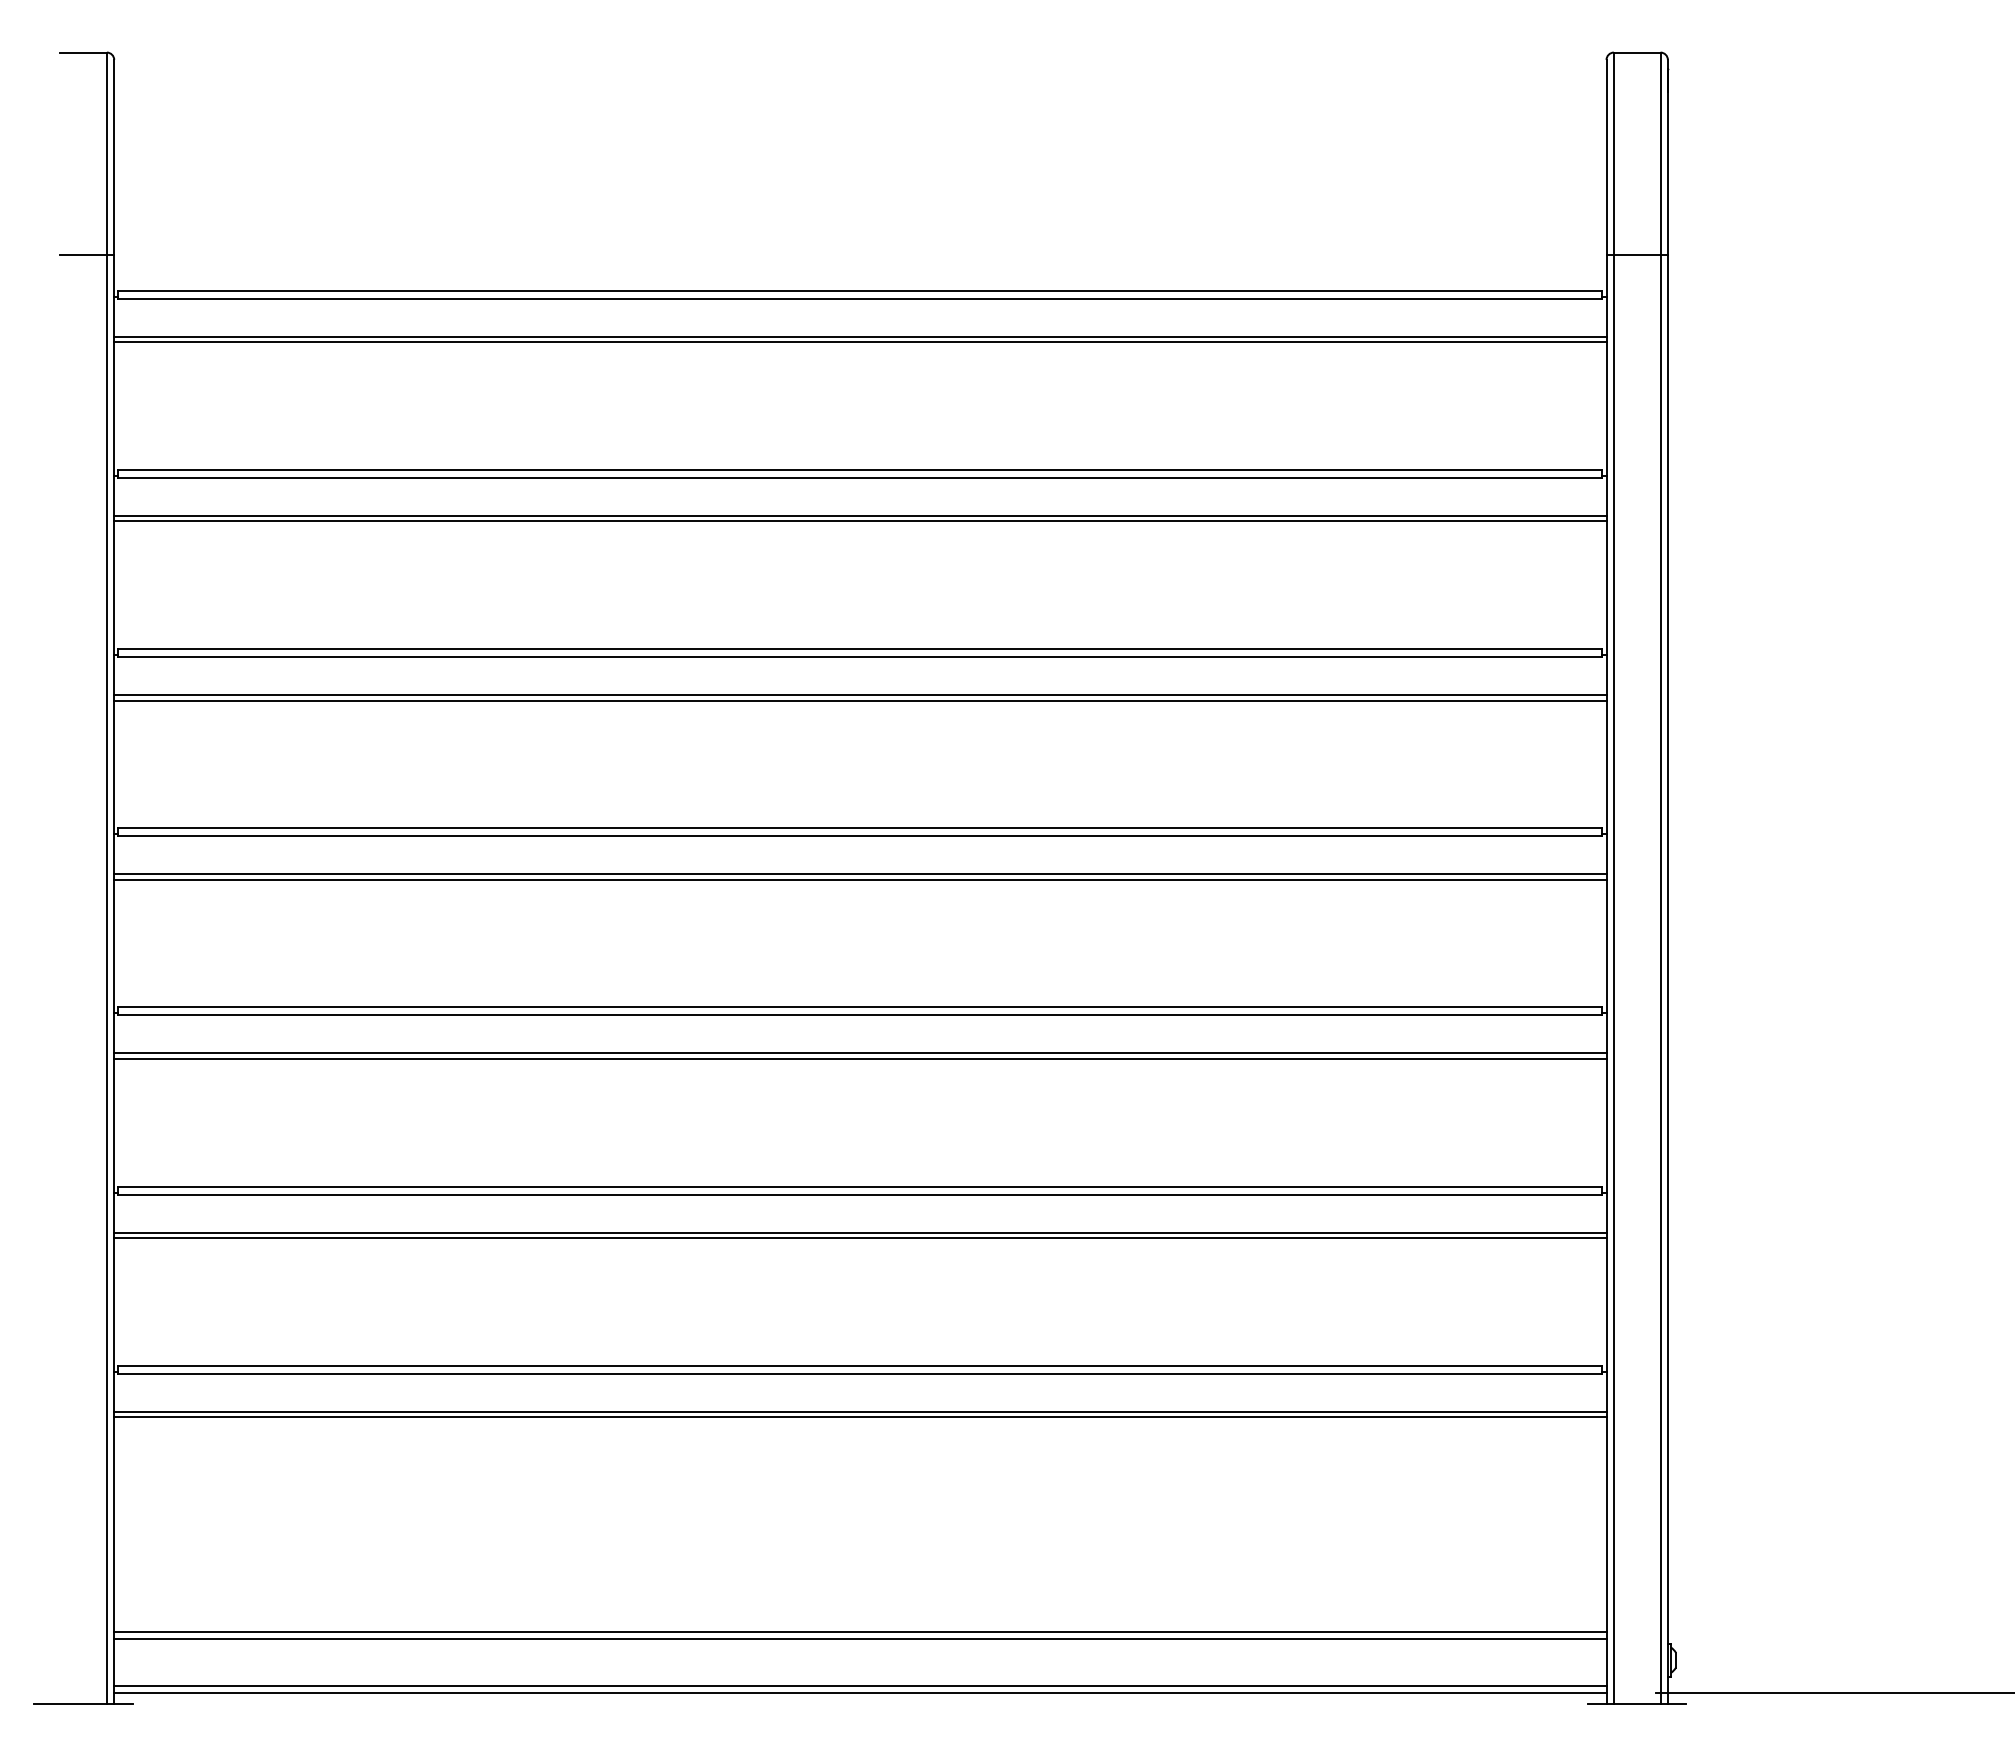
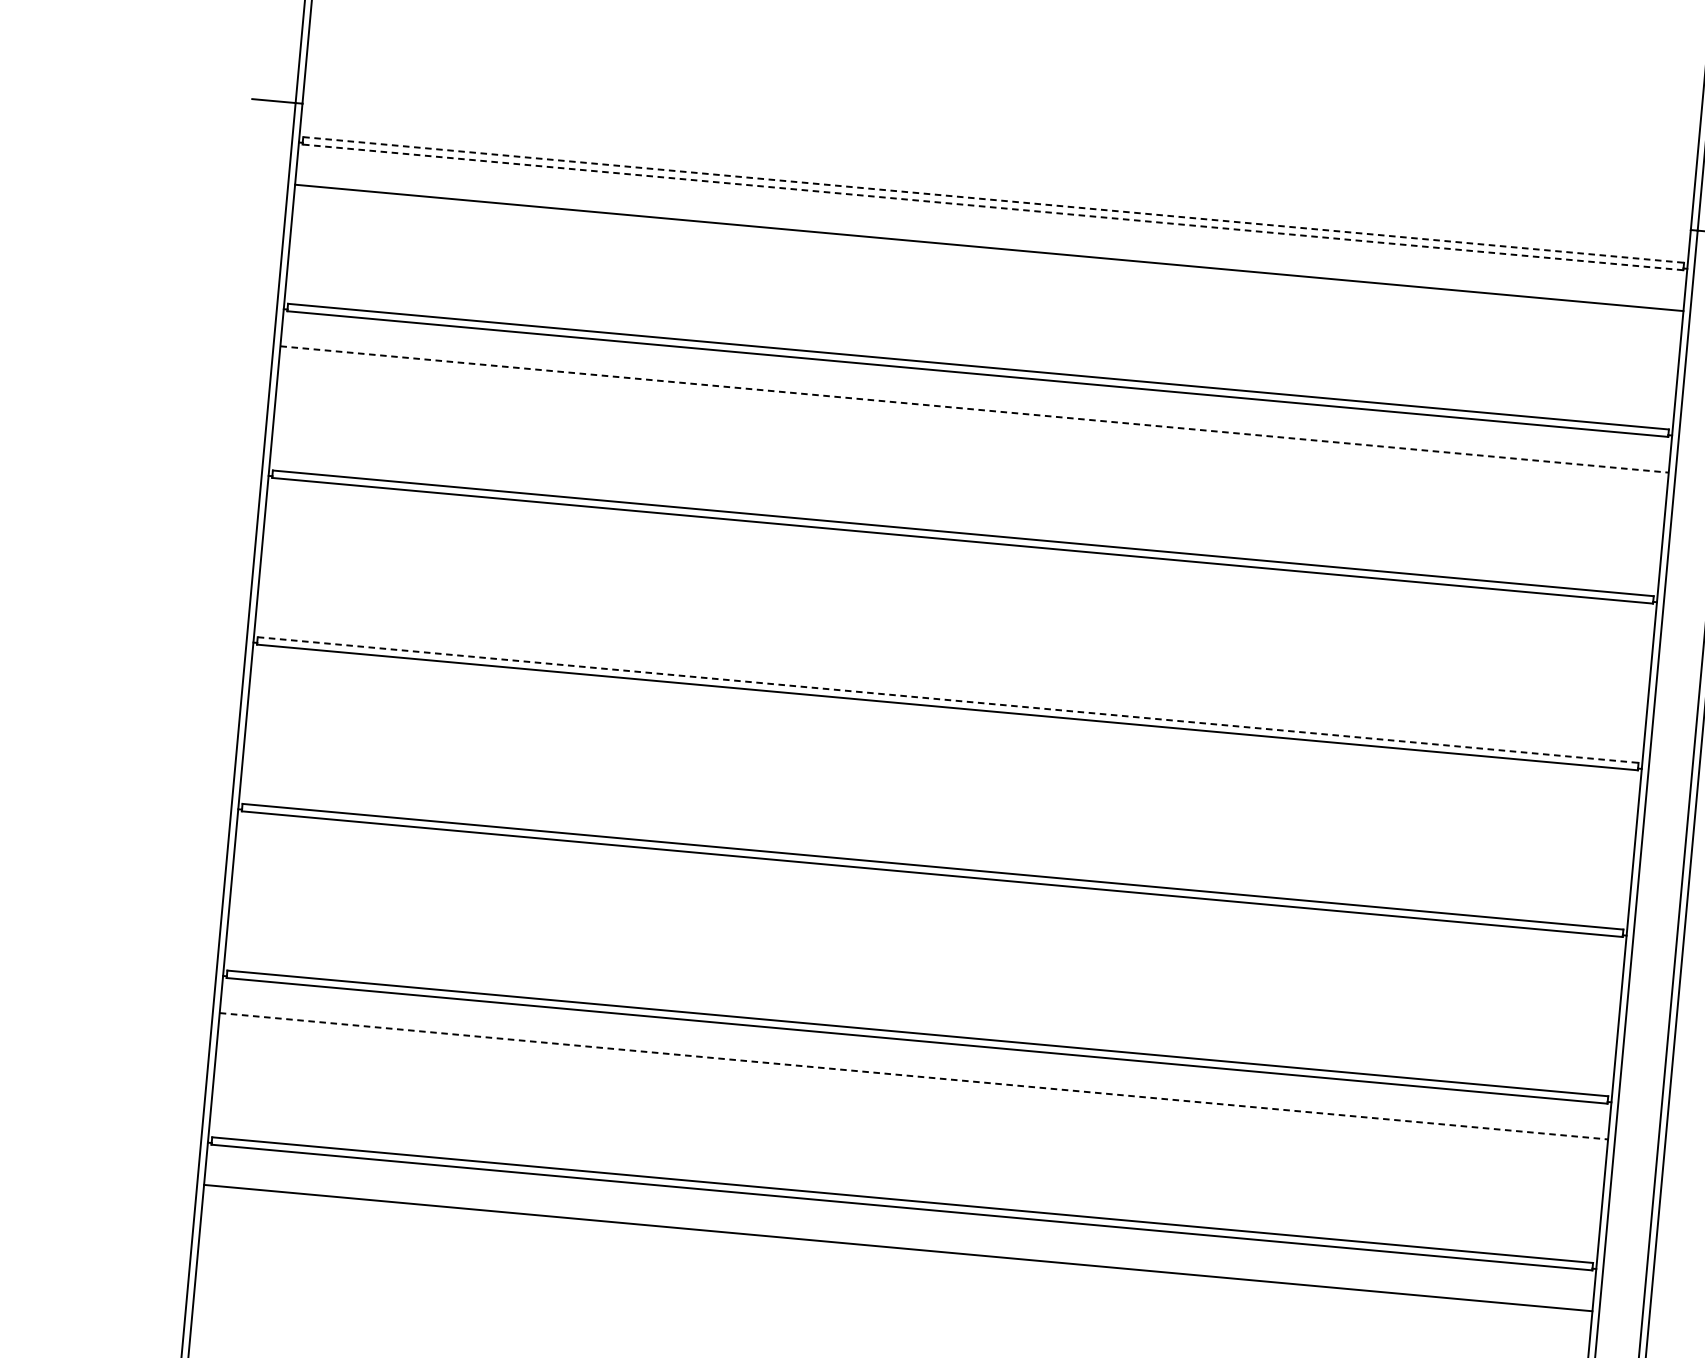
line: (860, 290) -> (993, 199), solid -> dashed
line: (859, 298) -> (992, 207), solid -> dashed
line: (860, 336) -> (989, 242), removed
line: (860, 515) -> (974, 409), solid -> dashed
line: (860, 521) -> (974, 414), removed
line: (860, 695) -> (959, 576), removed
line: (860, 700) -> (959, 581), removed
line: (860, 828) -> (948, 700), solid -> dashed
line: (860, 874) -> (944, 743), removed
line: (860, 879) -> (943, 747), removed
line: (860, 1053) -> (929, 909), removed
line: (860, 1058) -> (928, 914), removed
line: (860, 1232) -> (914, 1076), solid -> dashed
line: (860, 1238) -> (913, 1081), removed
line: (860, 1411) -> (898, 1242), removed

